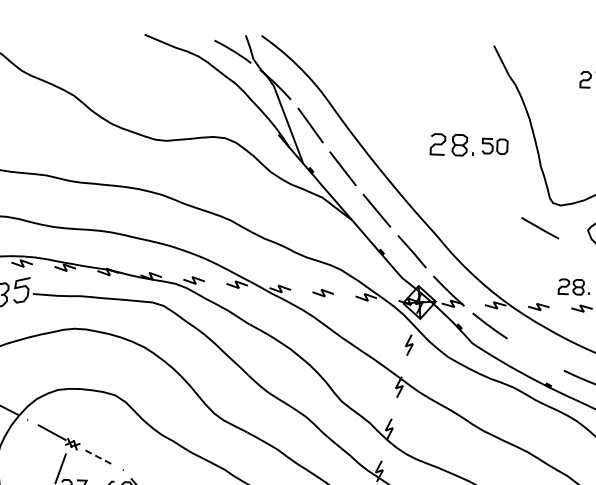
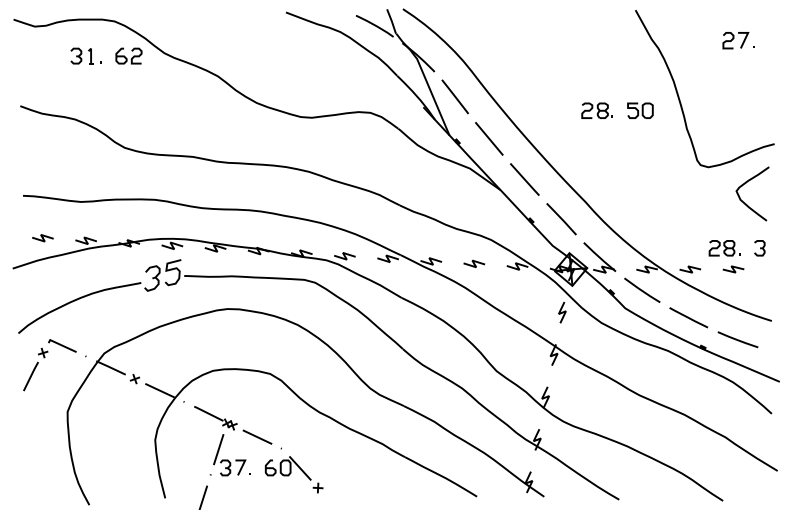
part: (451, 144) -> (596, 110), size x0.71
line: (540, 227) -> (688, 317), moved
line: (99, 458) -> (257, 437), dashed -> solid

